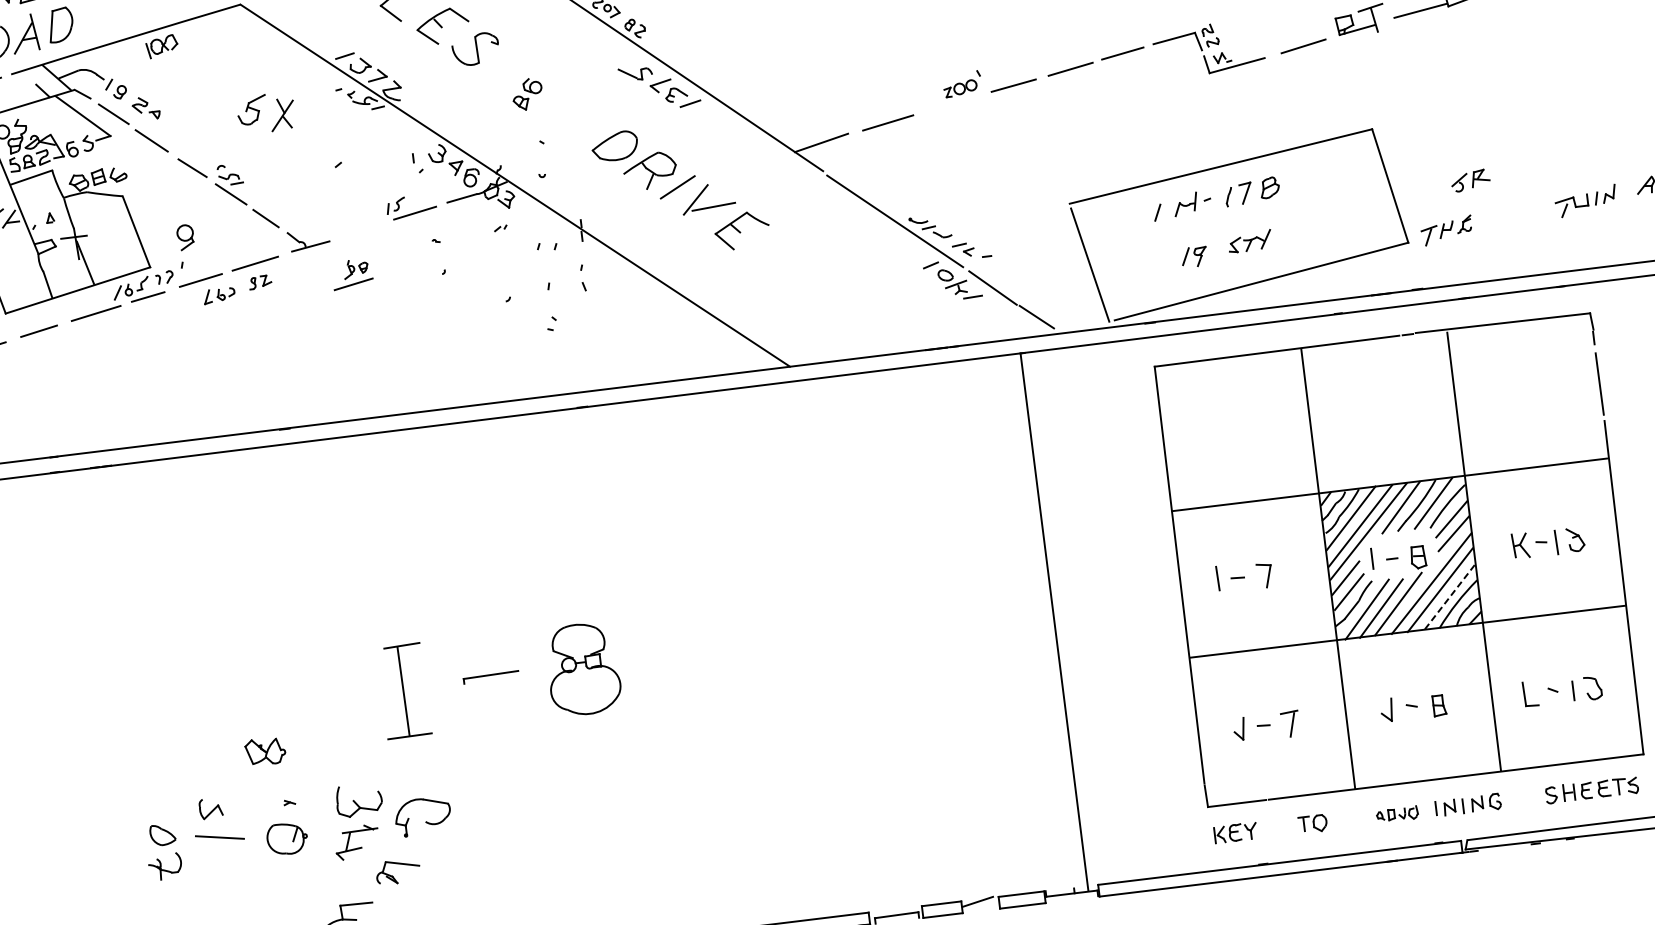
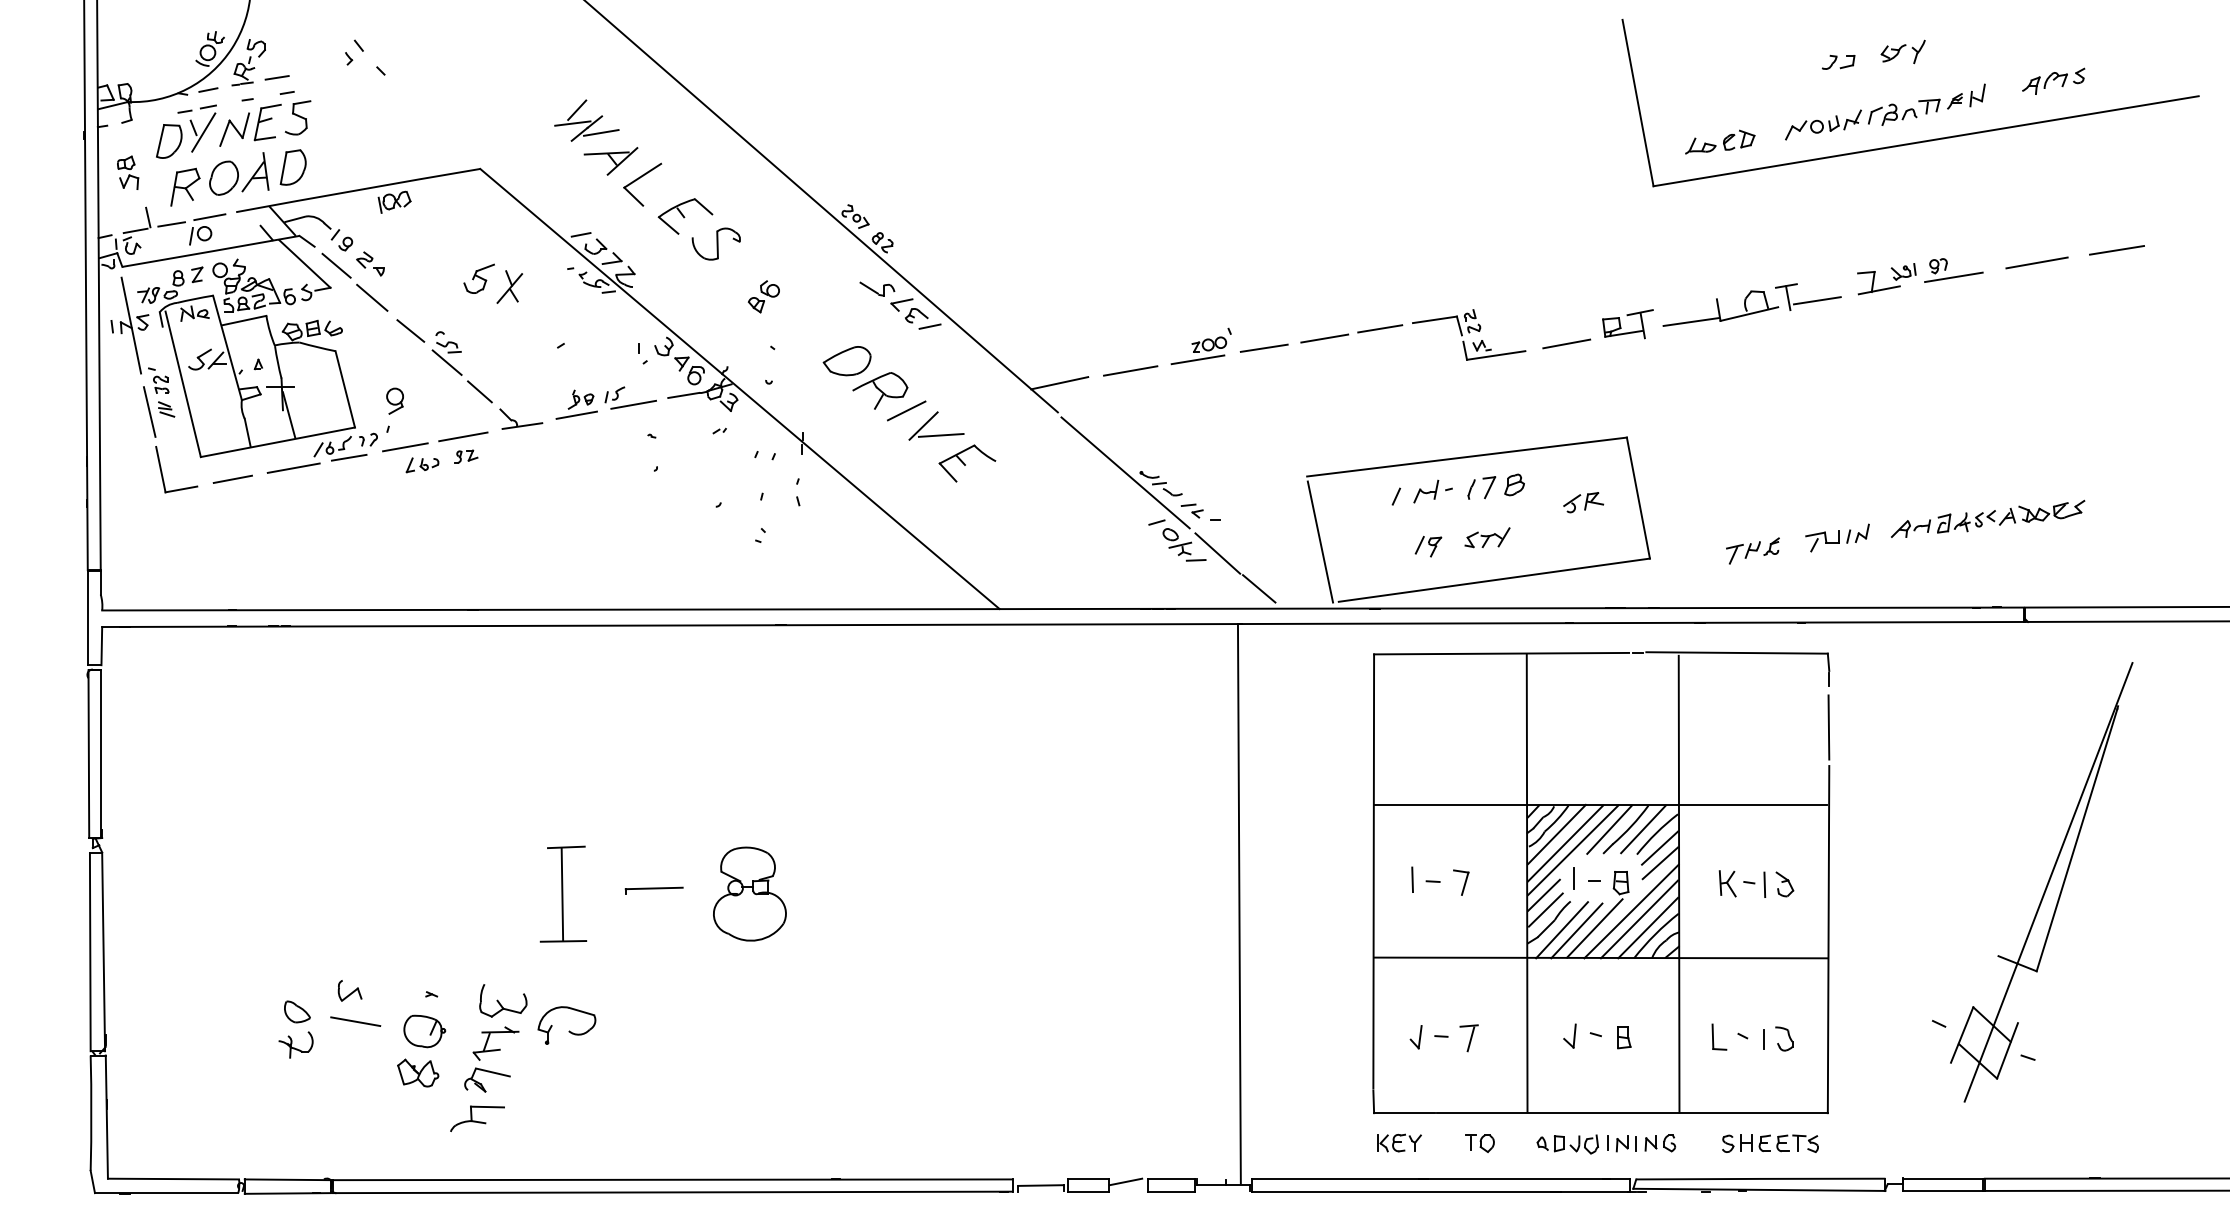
line: (950, 104) -> (1197, 359), added
part: (1470, 180) -> (1583, 502), moved
part: (1446, 230) -> (1752, 550), moved
part: (352, 274) -> (576, 404), moved
line: (1449, 597) -> (1648, 928), dashed -> solid
part: (265, 750) -> (418, 1072), moved
part: (1397, 814) -> (1567, 1144), size x1.43
part: (397, 864) -> (487, 1072), moved

